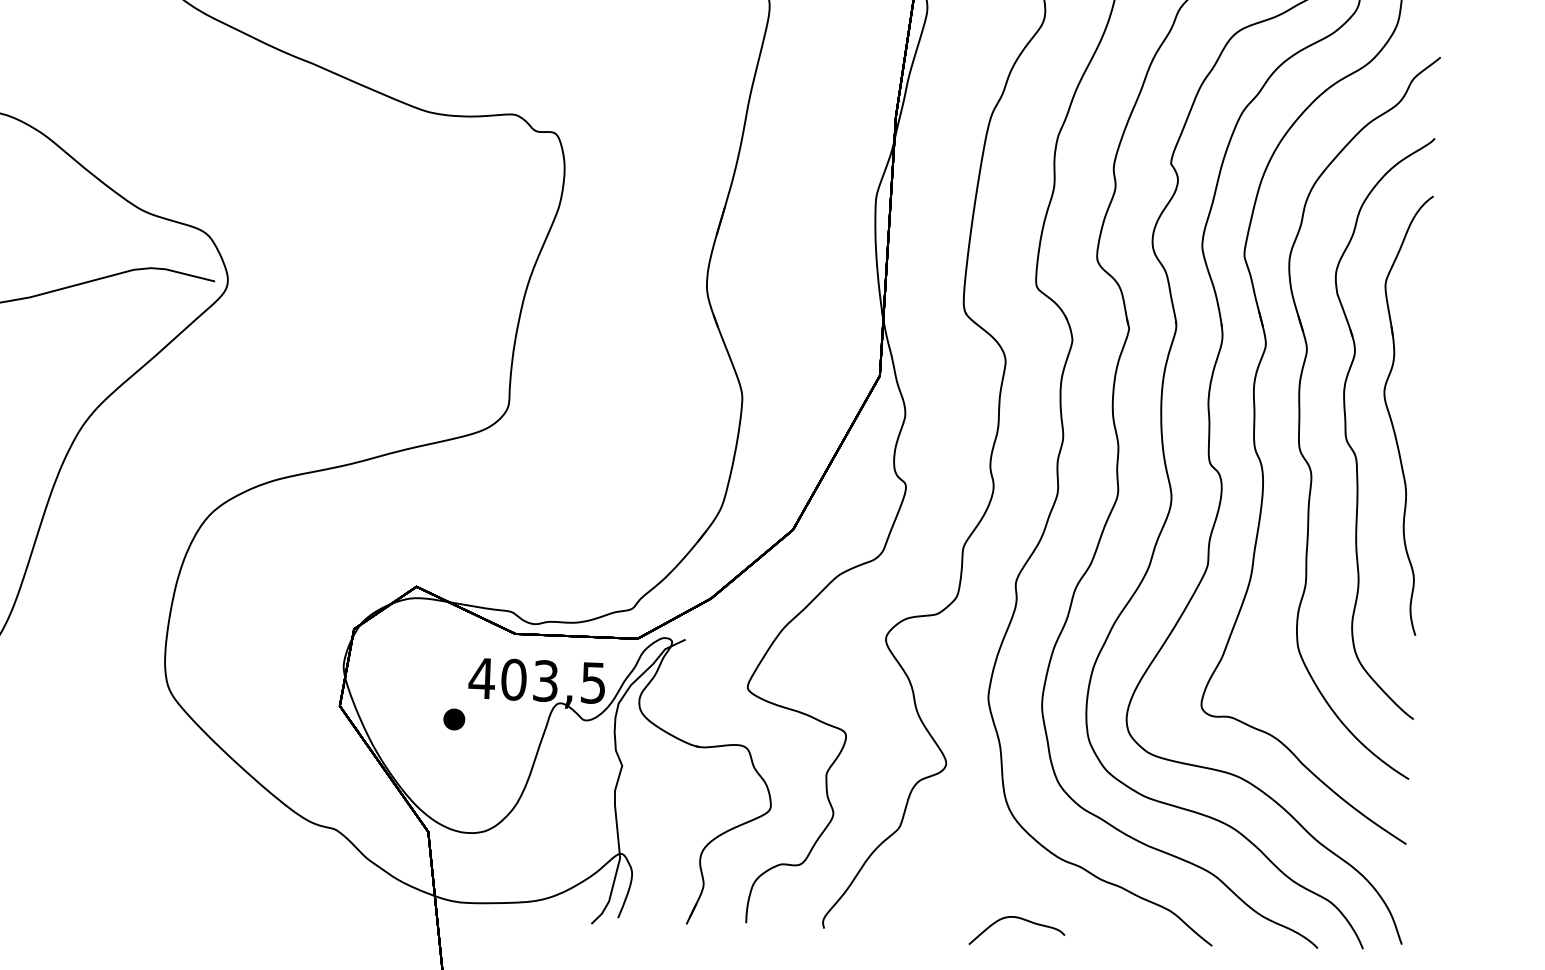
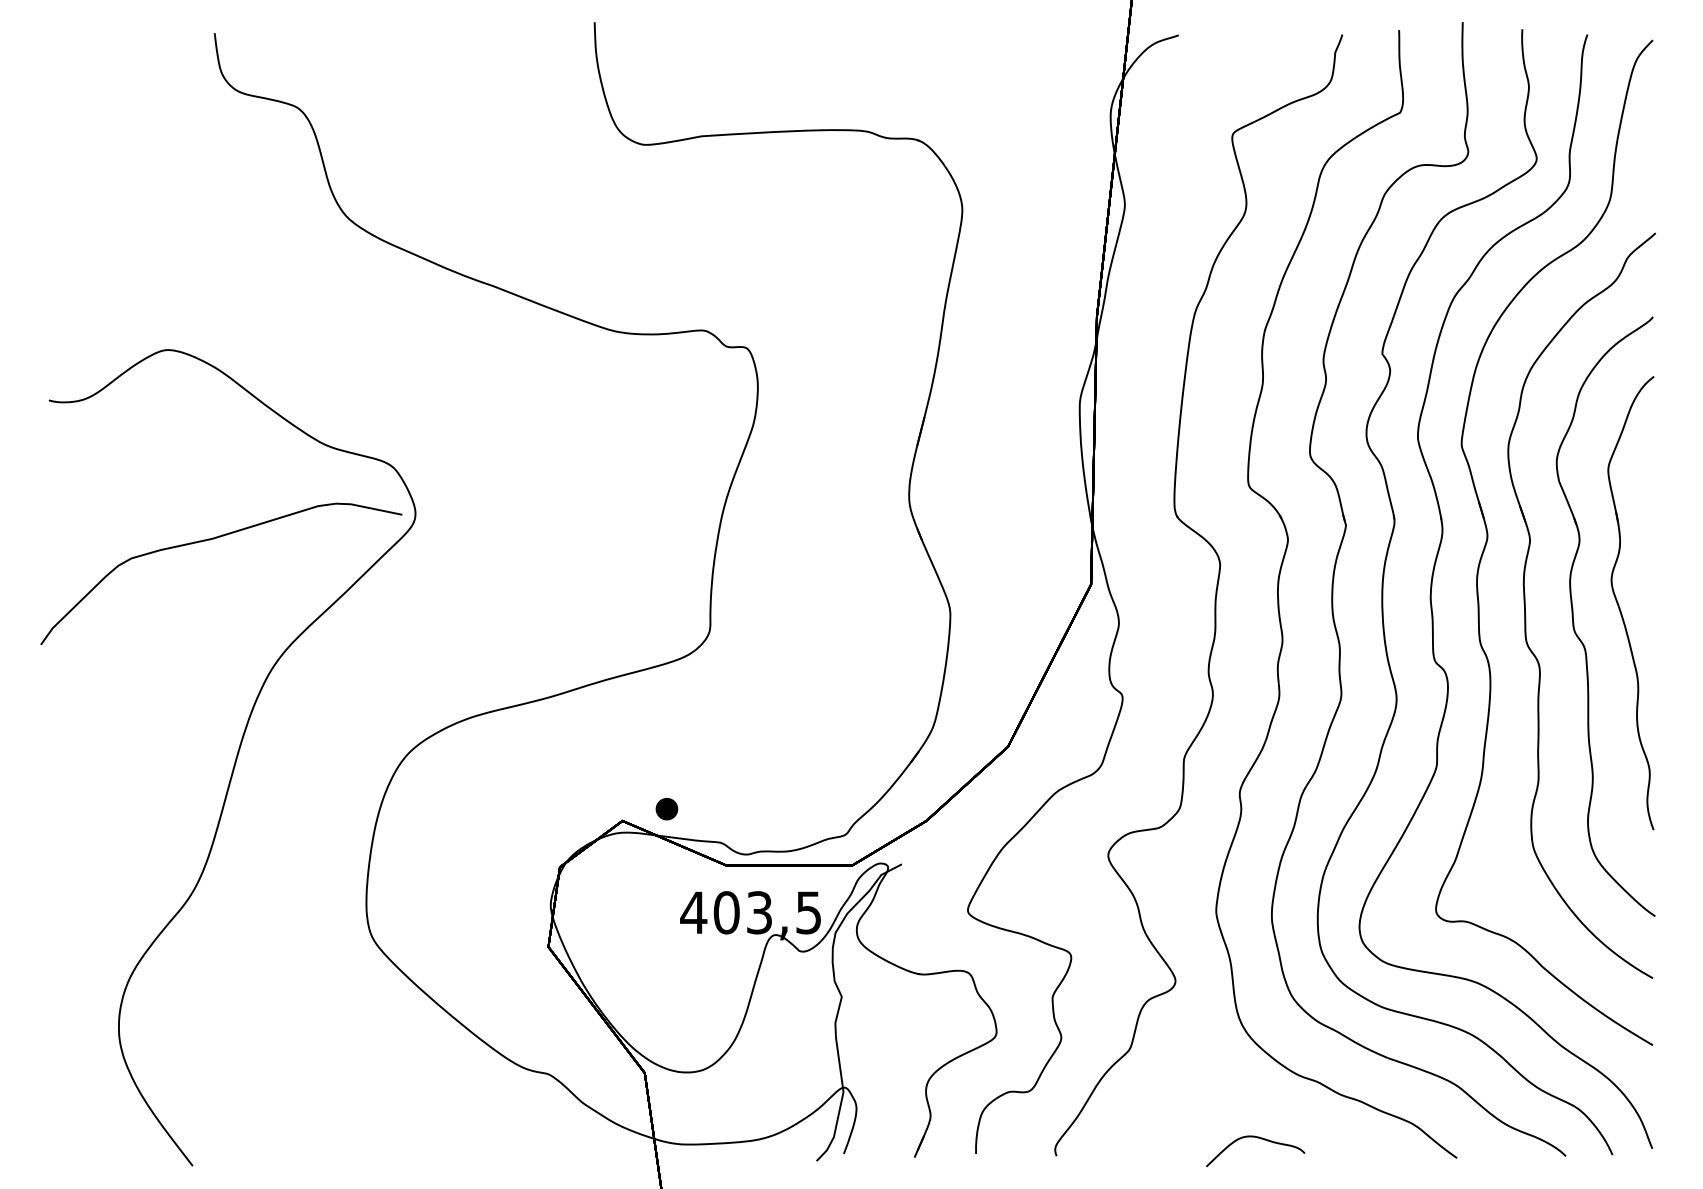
part: (453, 719) -> (666, 809), moved

